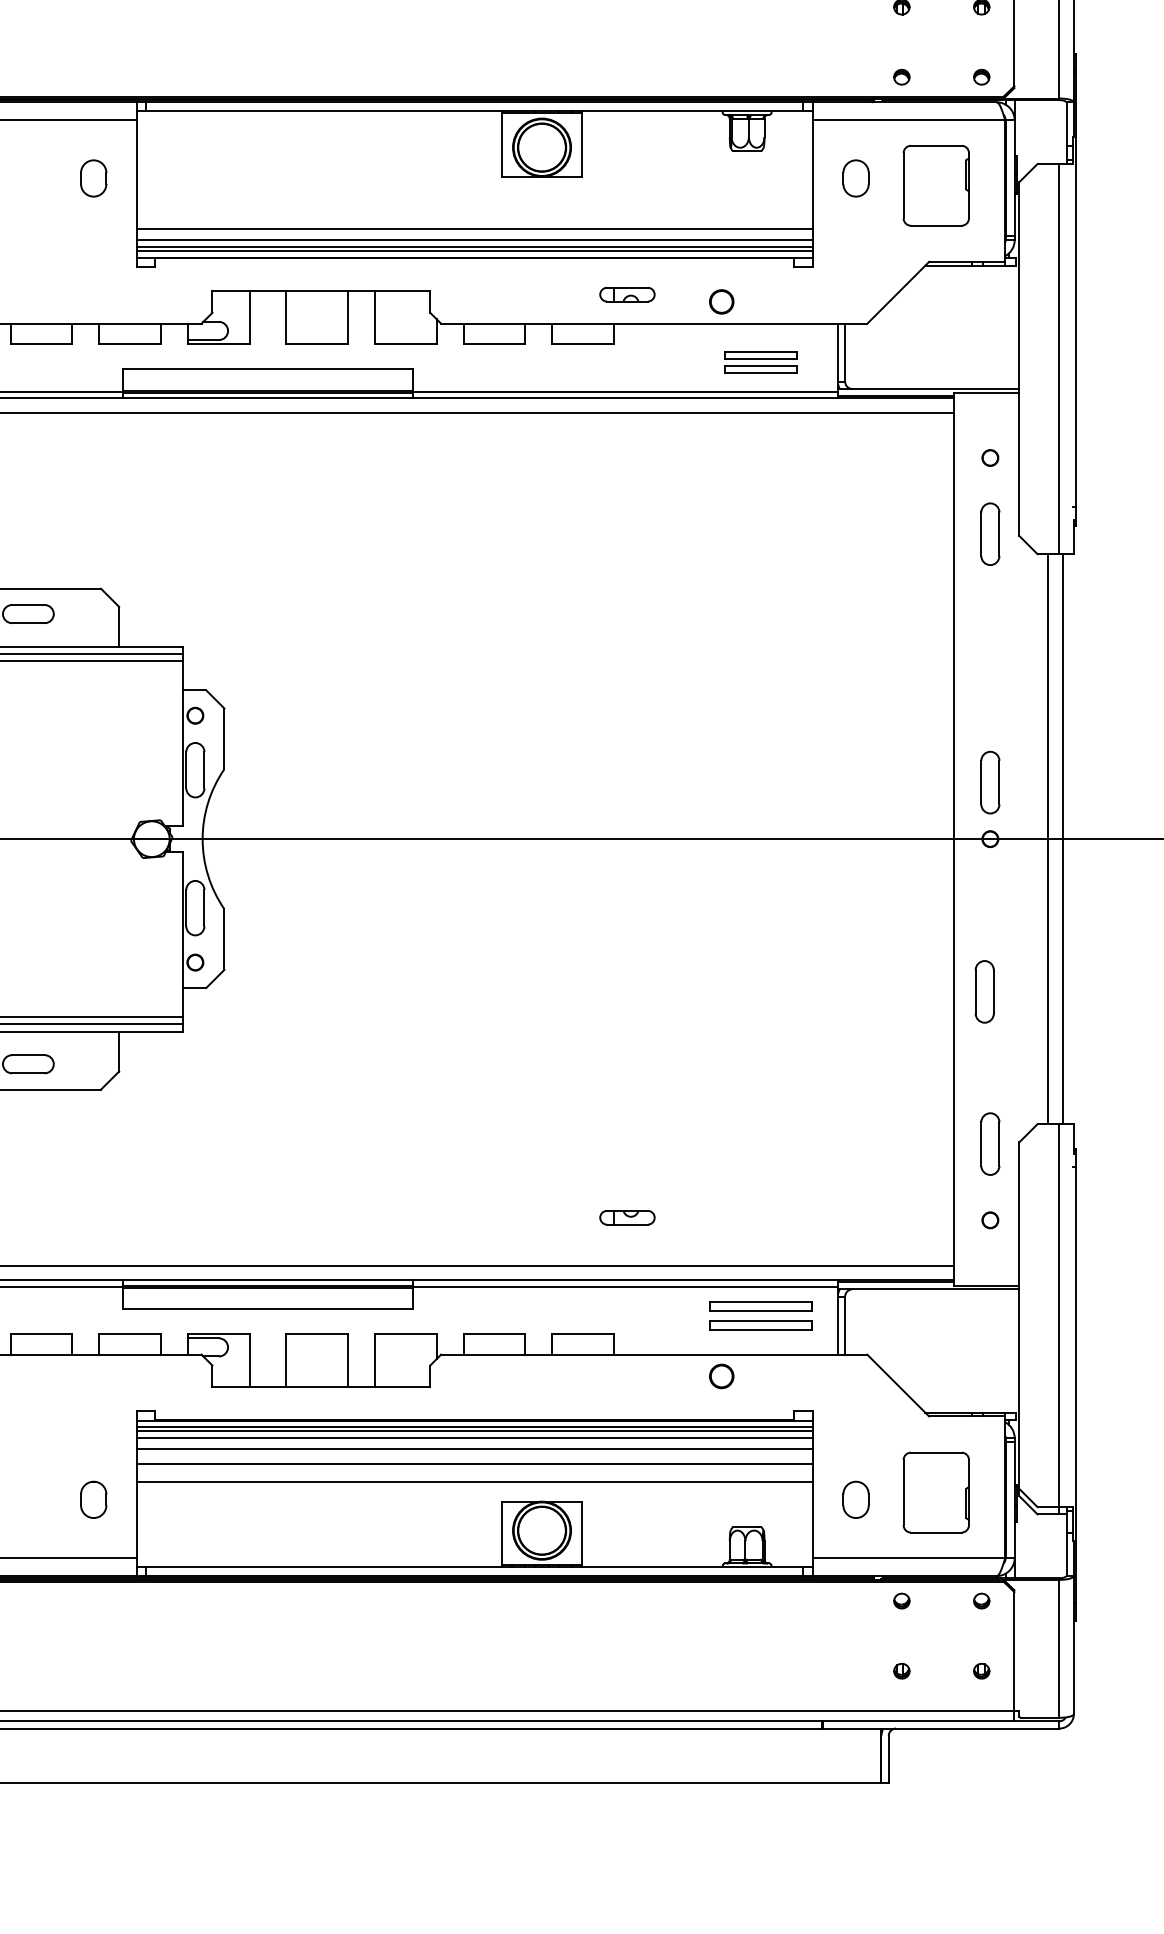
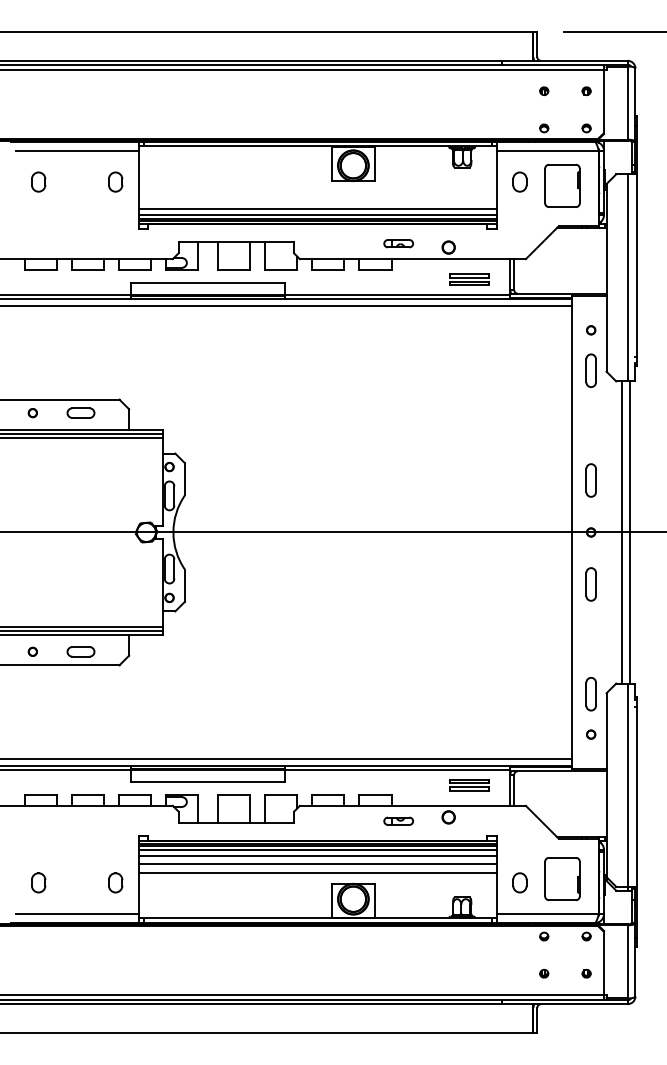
part: (989, 782) -> (590, 480), moved
part: (983, 991) -> (590, 584), moved
part: (627, 1216) -> (398, 820), moved
part: (760, 1316) -> (469, 785), size x0.71

